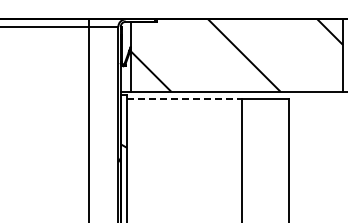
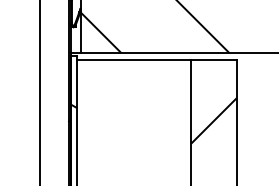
line: (184, 99) -> (133, 60), dashed -> solid
hatch: (265, 160) -> (214, 120), added

